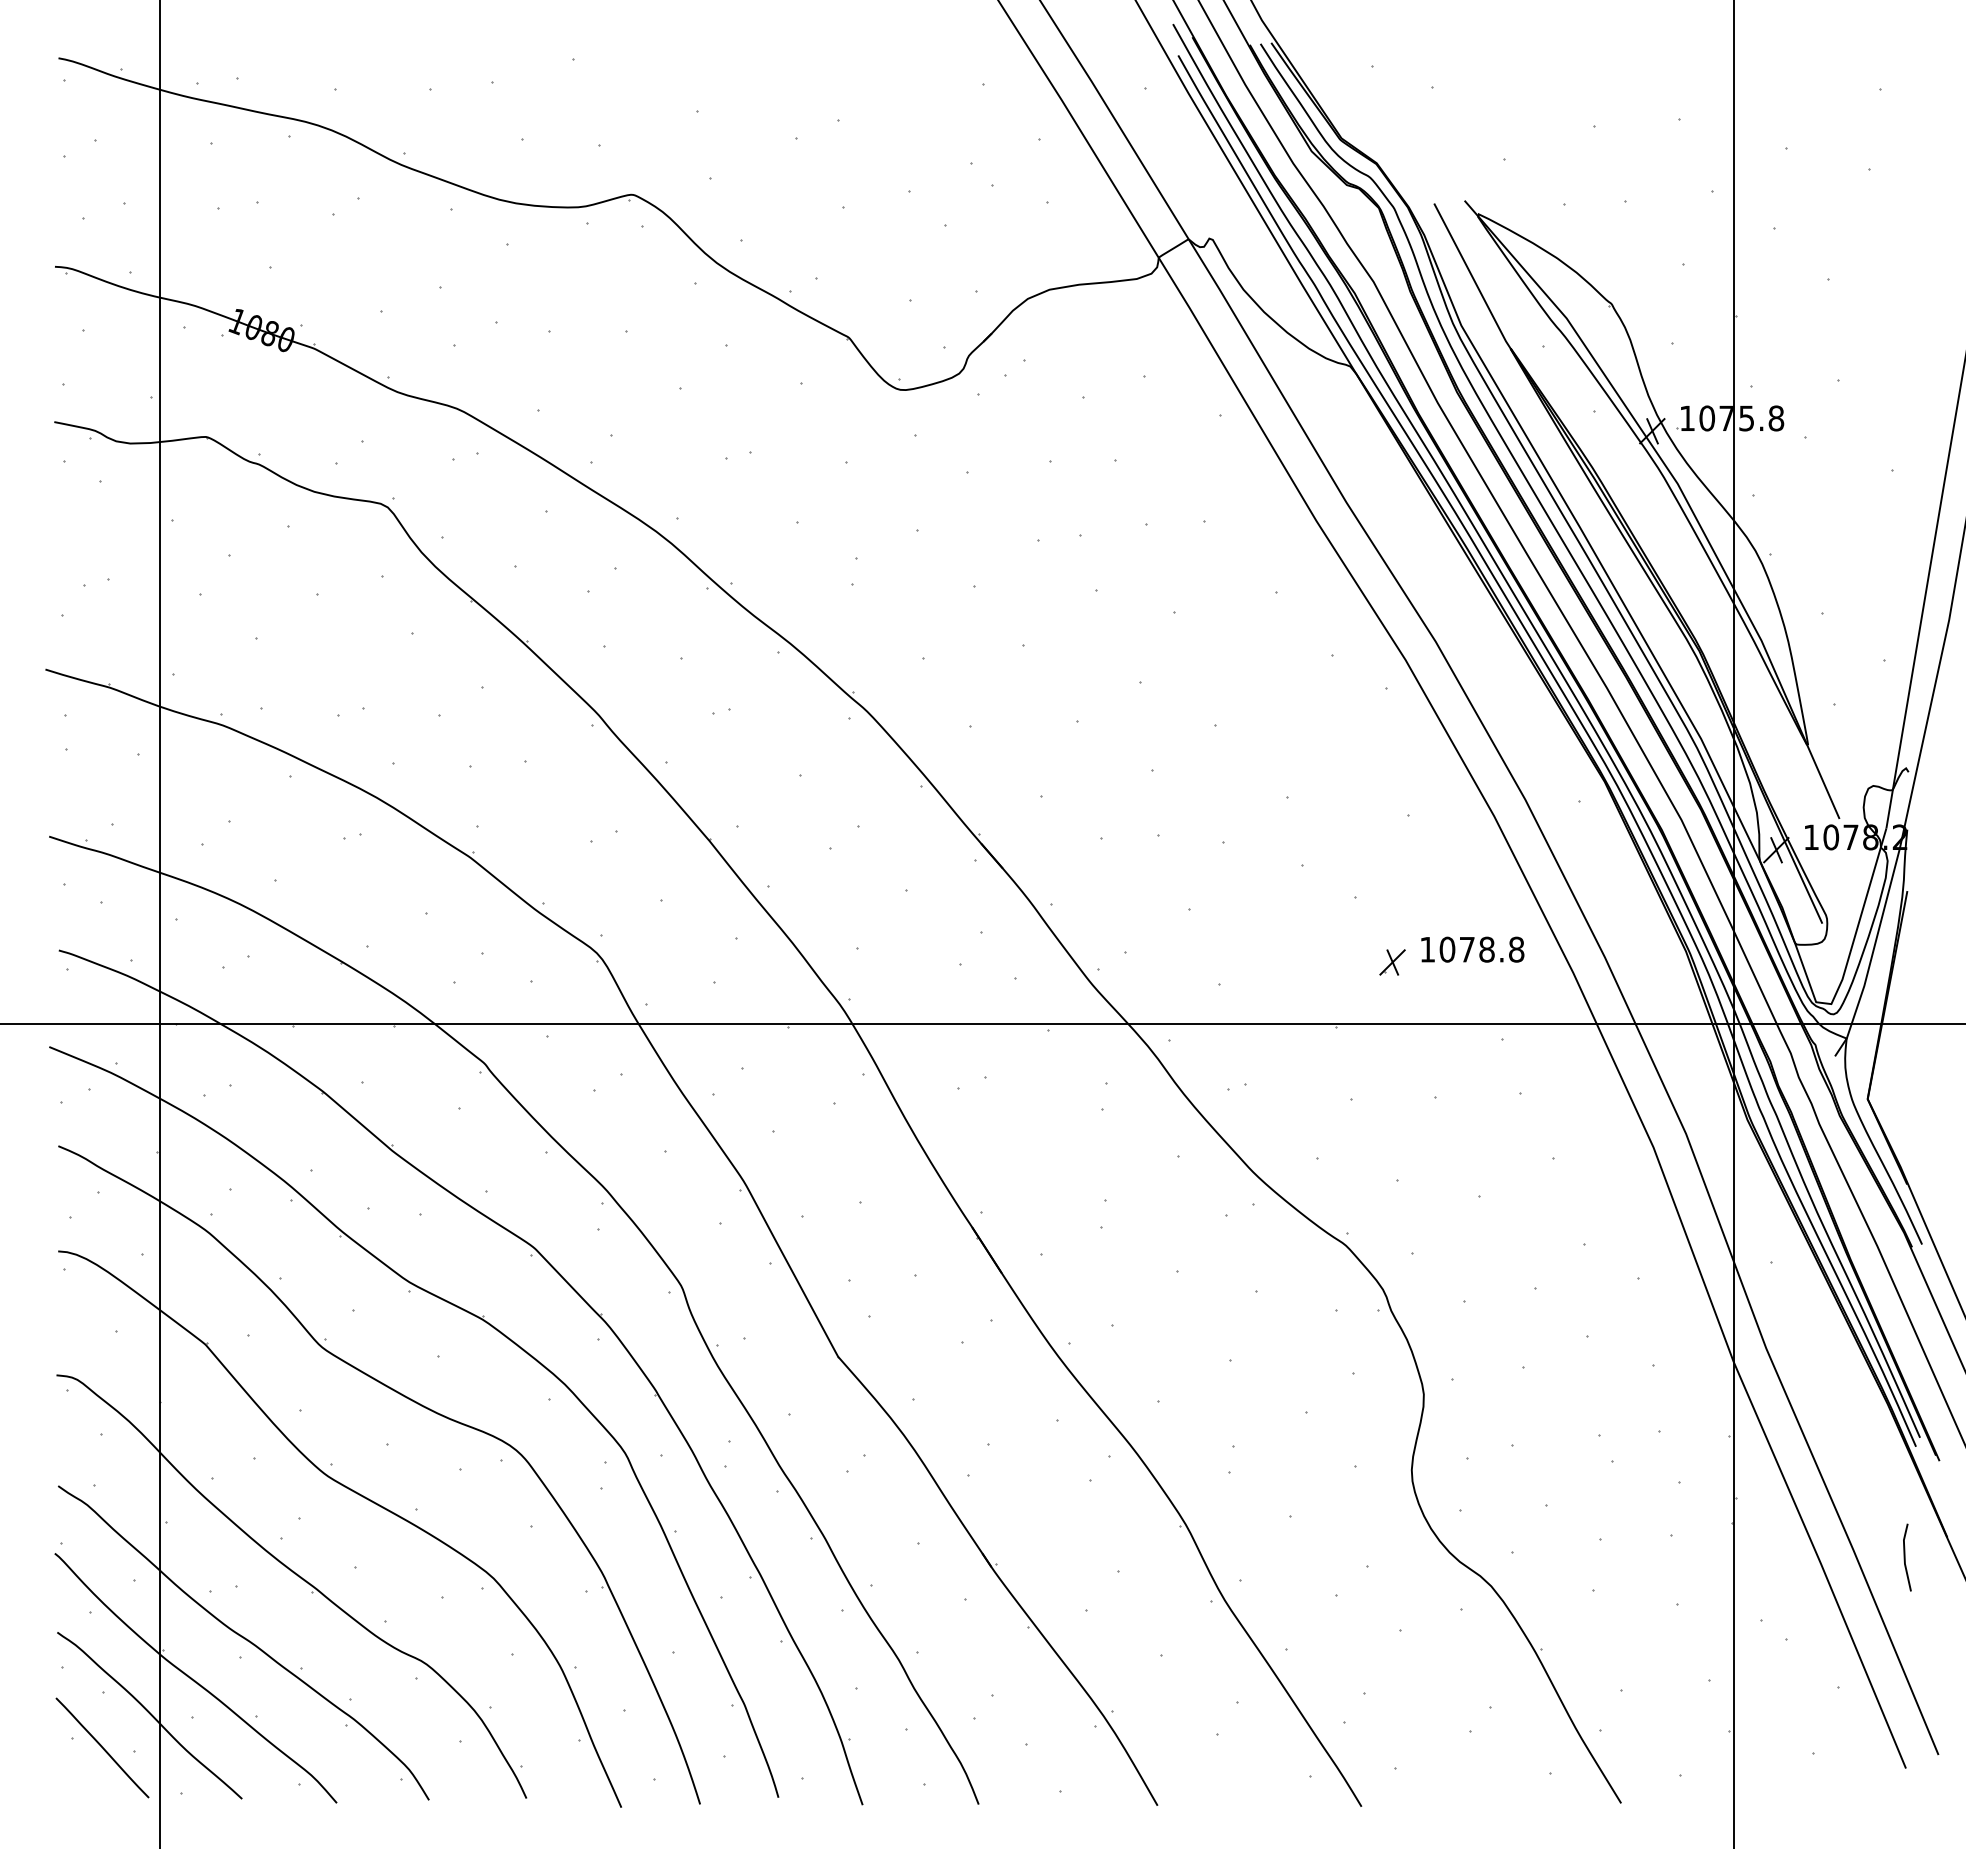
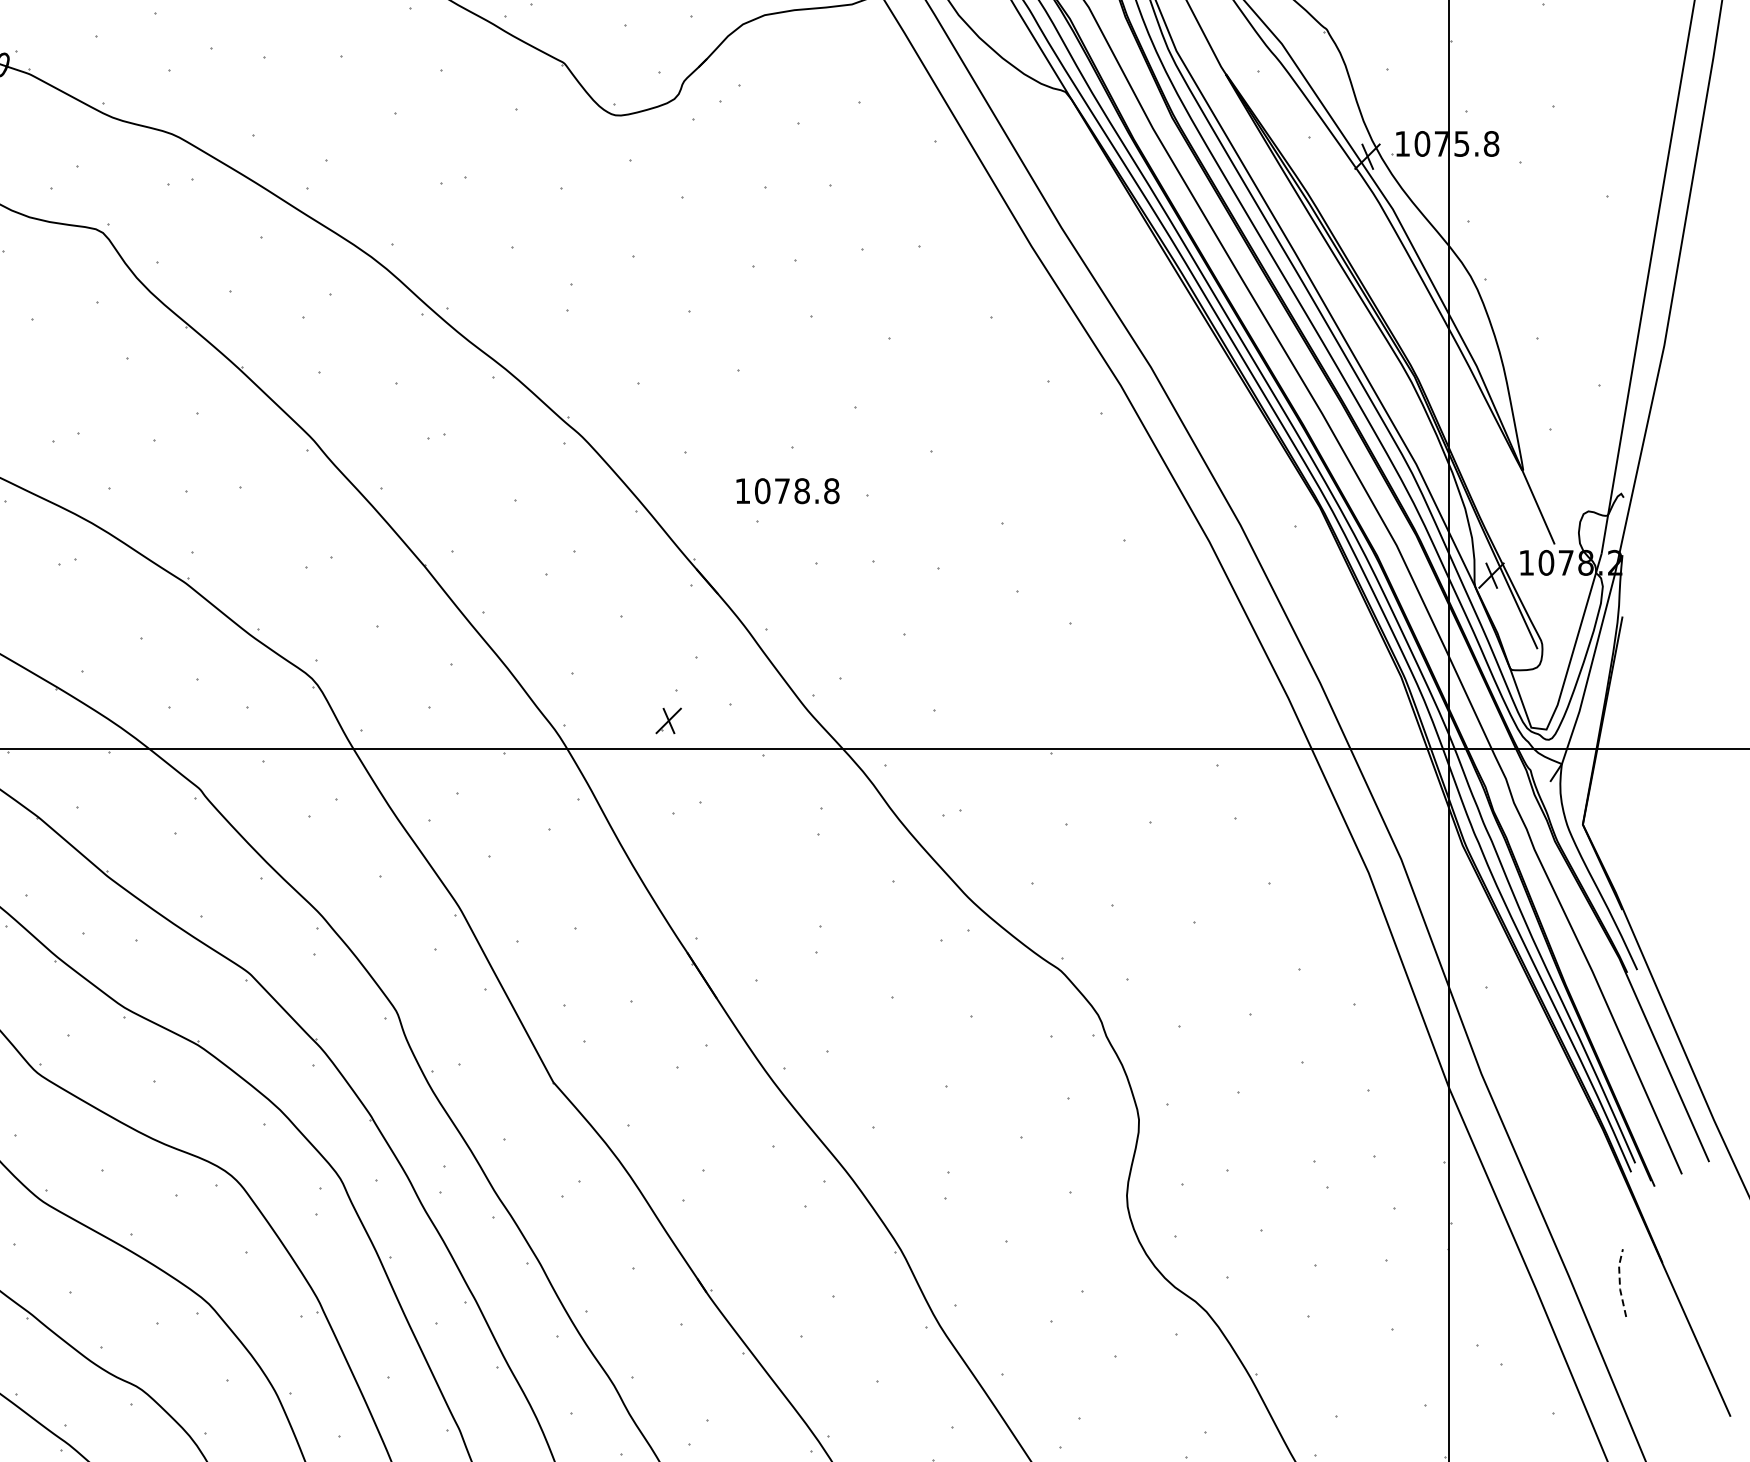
text: (1472, 949) -> (787, 490), moved
part: (1392, 962) -> (668, 720), moved
line: (1904, 1557) -> (1619, 1282), solid -> dashed

